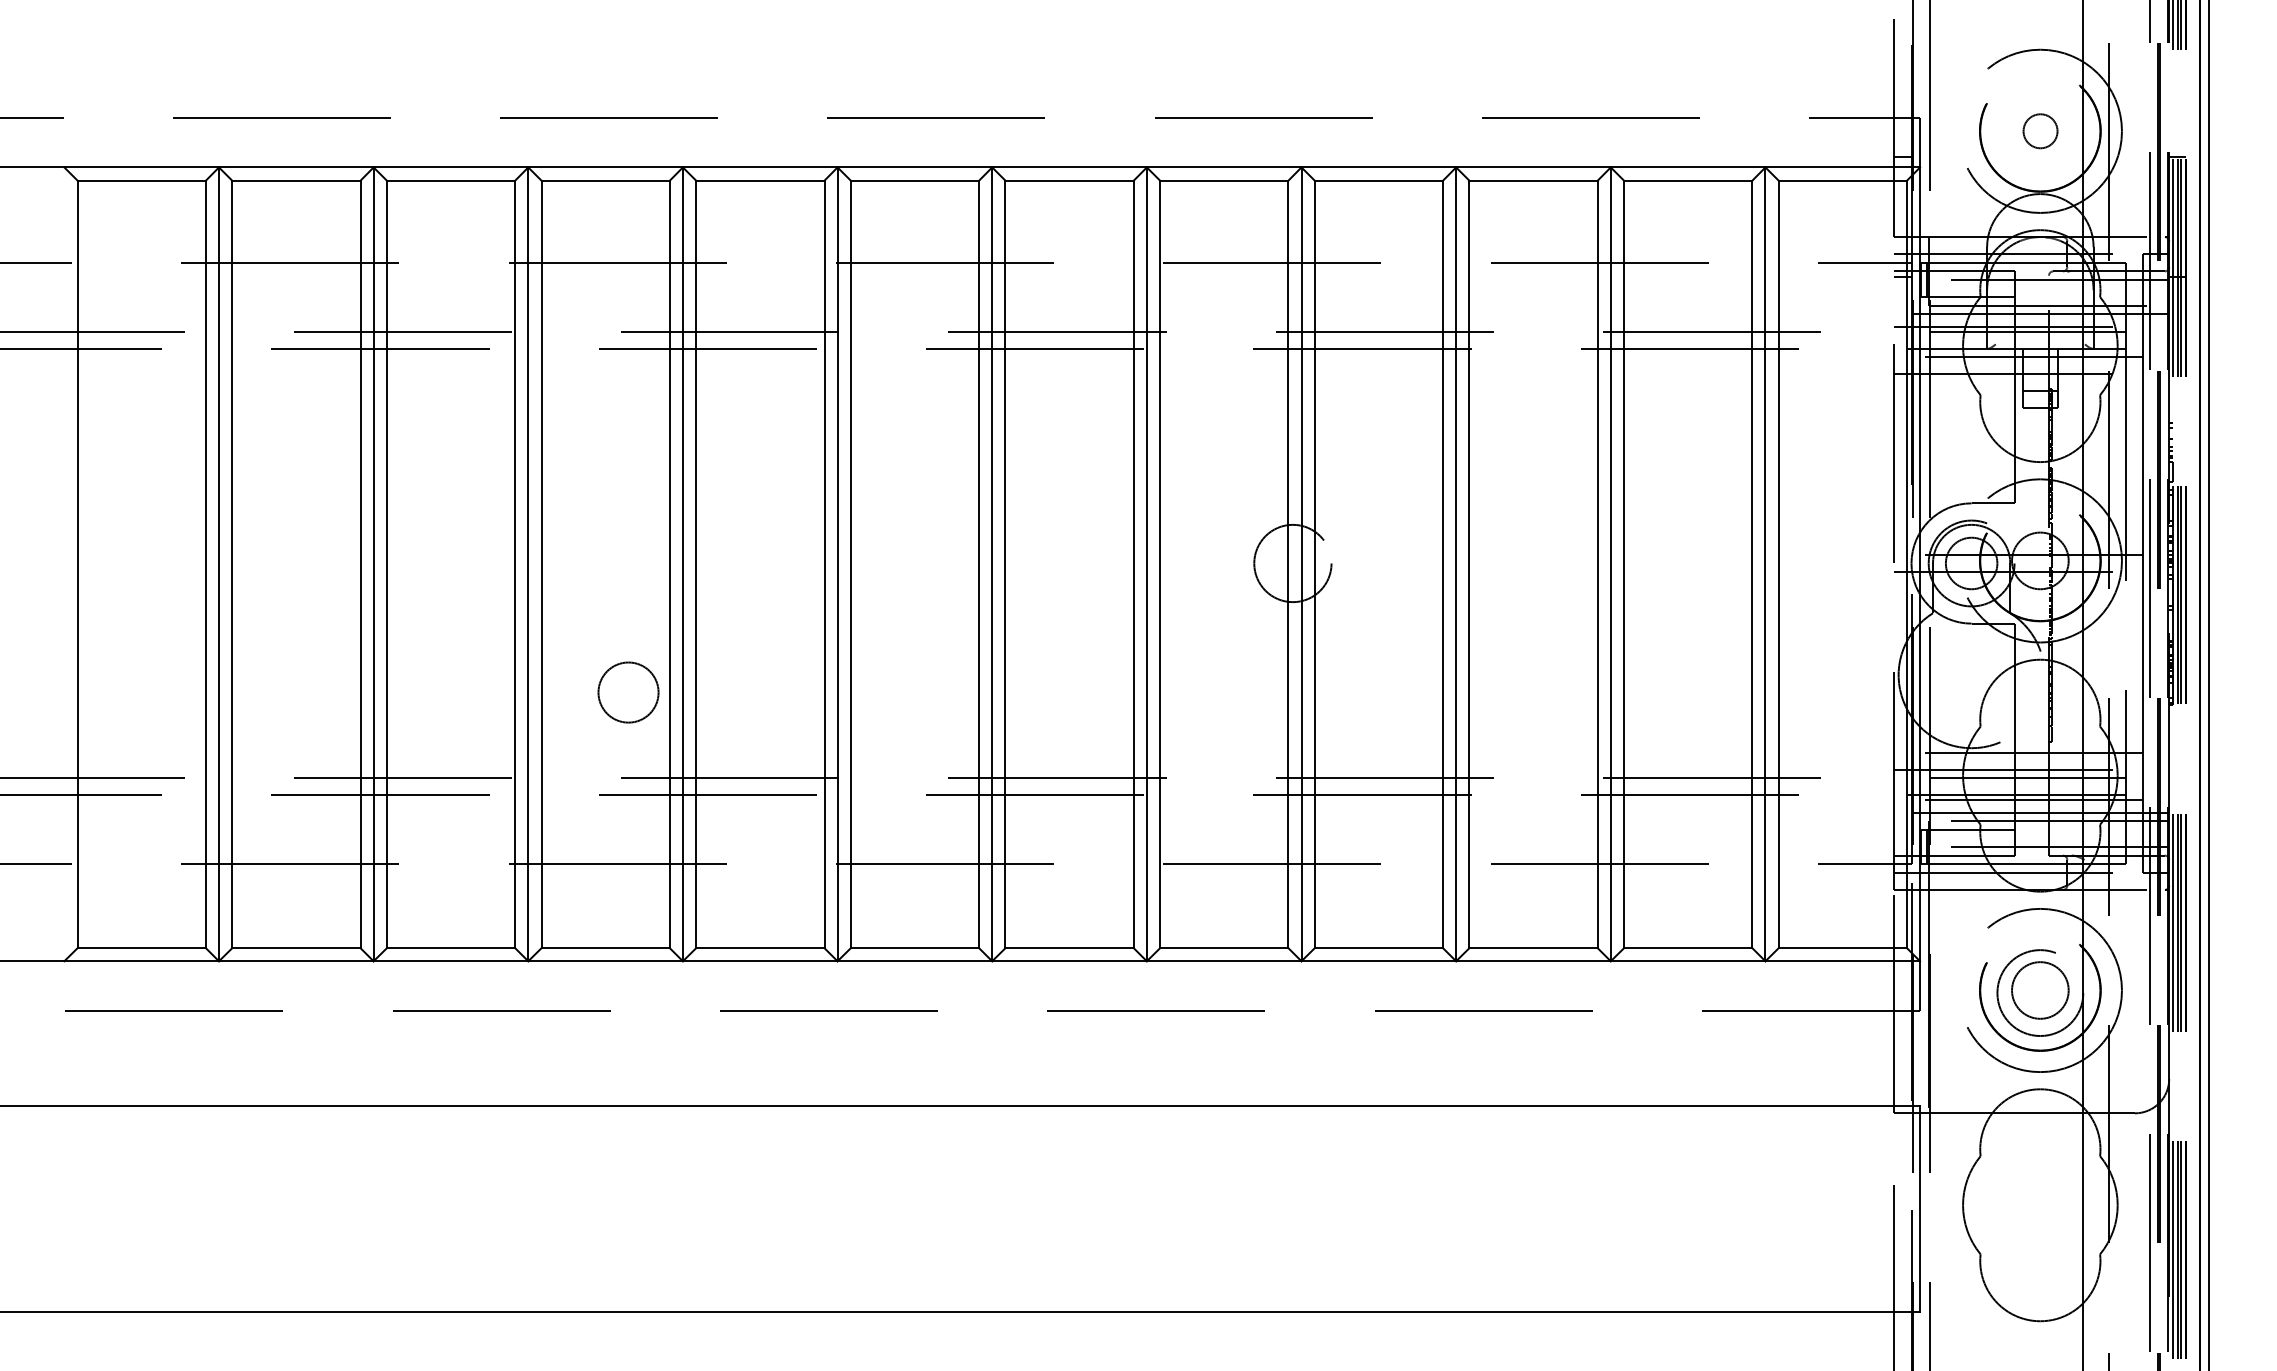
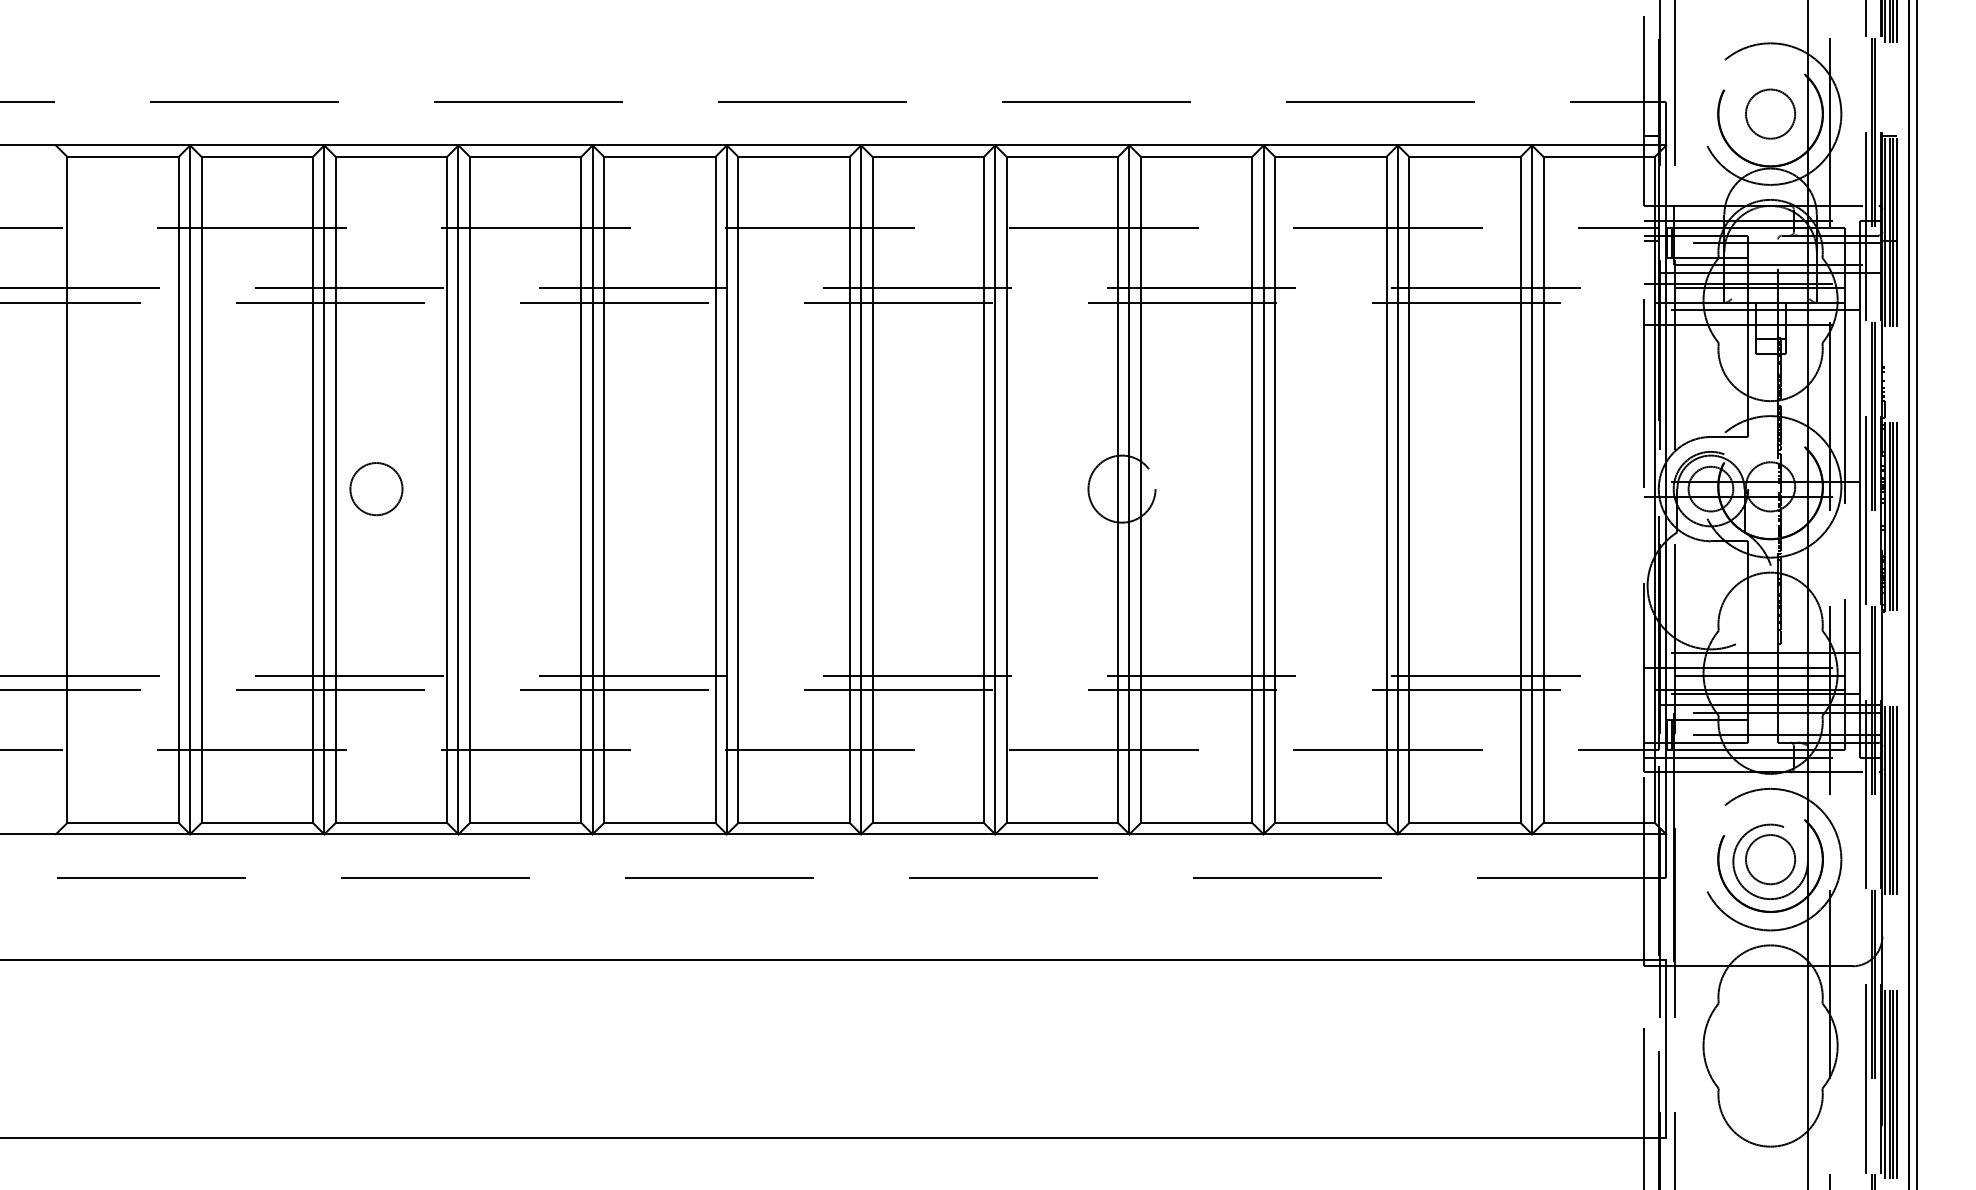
circle: (2040, 130) -> (1770, 113), size x1.67
circle: (628, 692) -> (376, 489), moved

